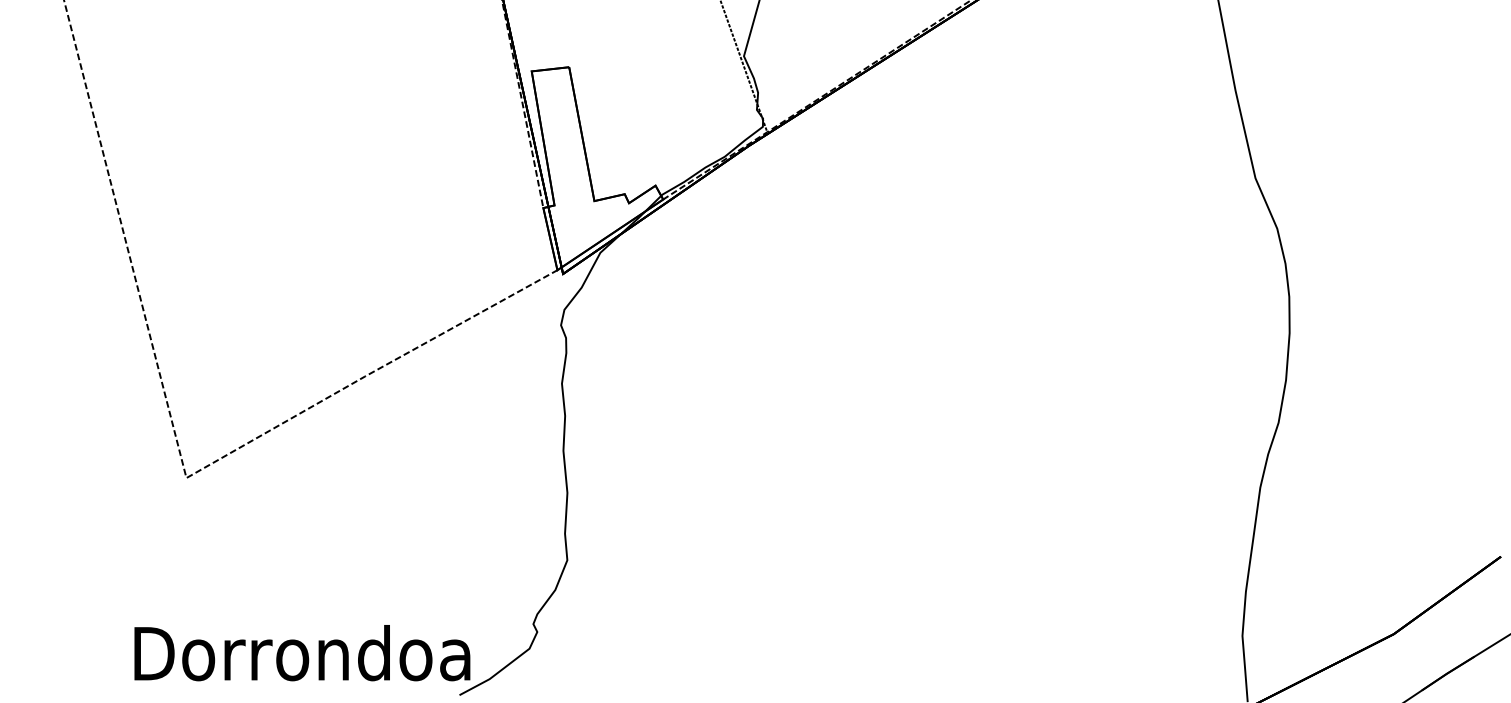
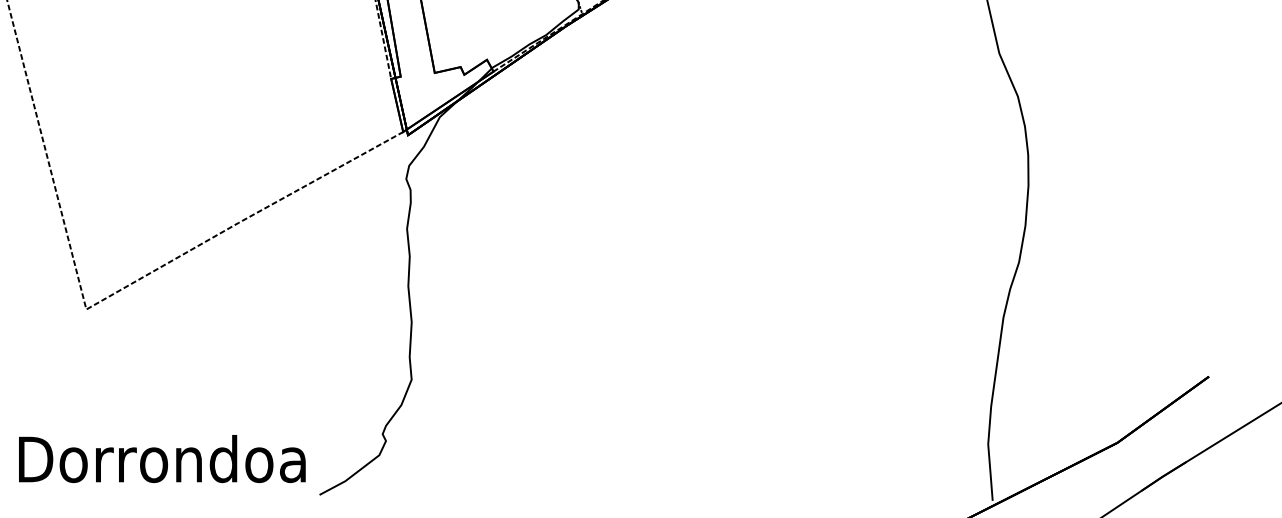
text: (302, 653) -> (162, 459), moved

